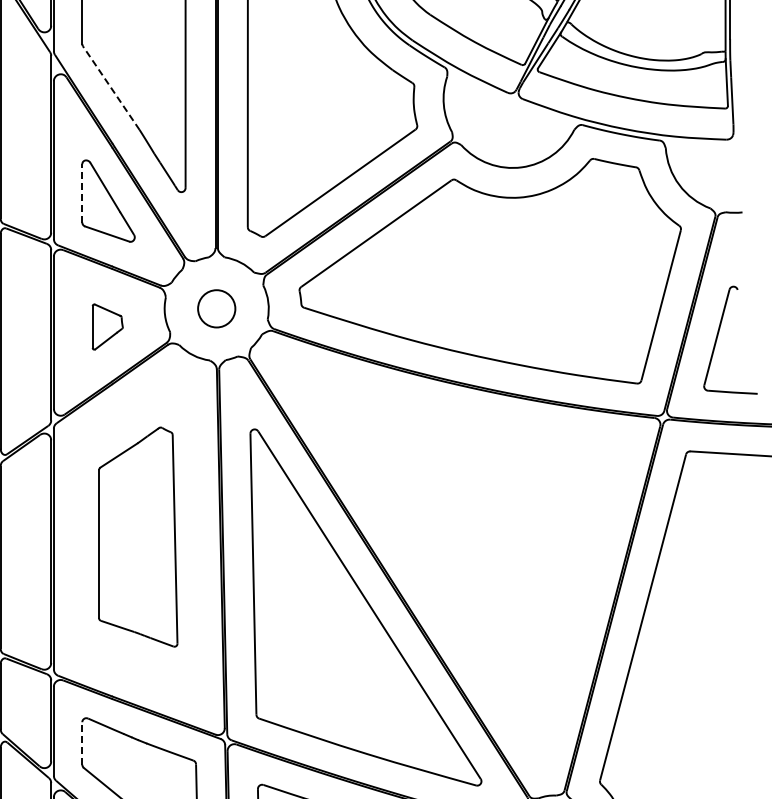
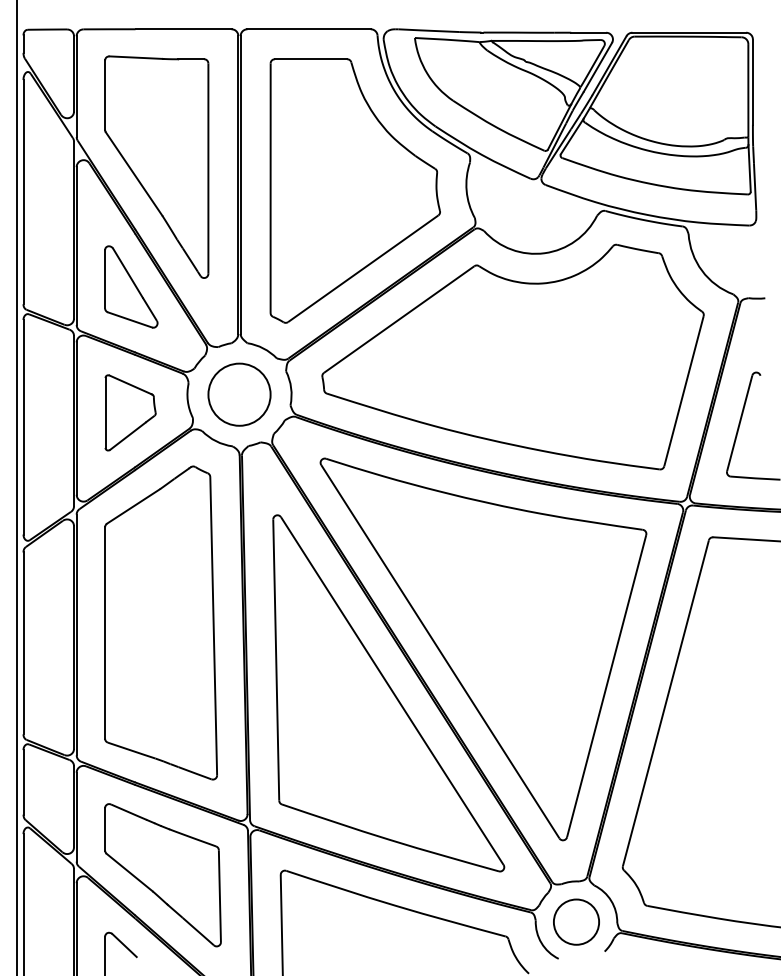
line: (110, 87) -> (133, 173), dashed -> solid
line: (82, 192) -> (105, 278), dashed -> solid
circle: (216, 308) -> (239, 394), size x1.67
part: (107, 326) -> (130, 412), size x1.67
part: (137, 536) -> (160, 622), size x1.43
part: (460, 563) -> (483, 649), added
line: (82, 742) -> (105, 828), dashed -> solid

